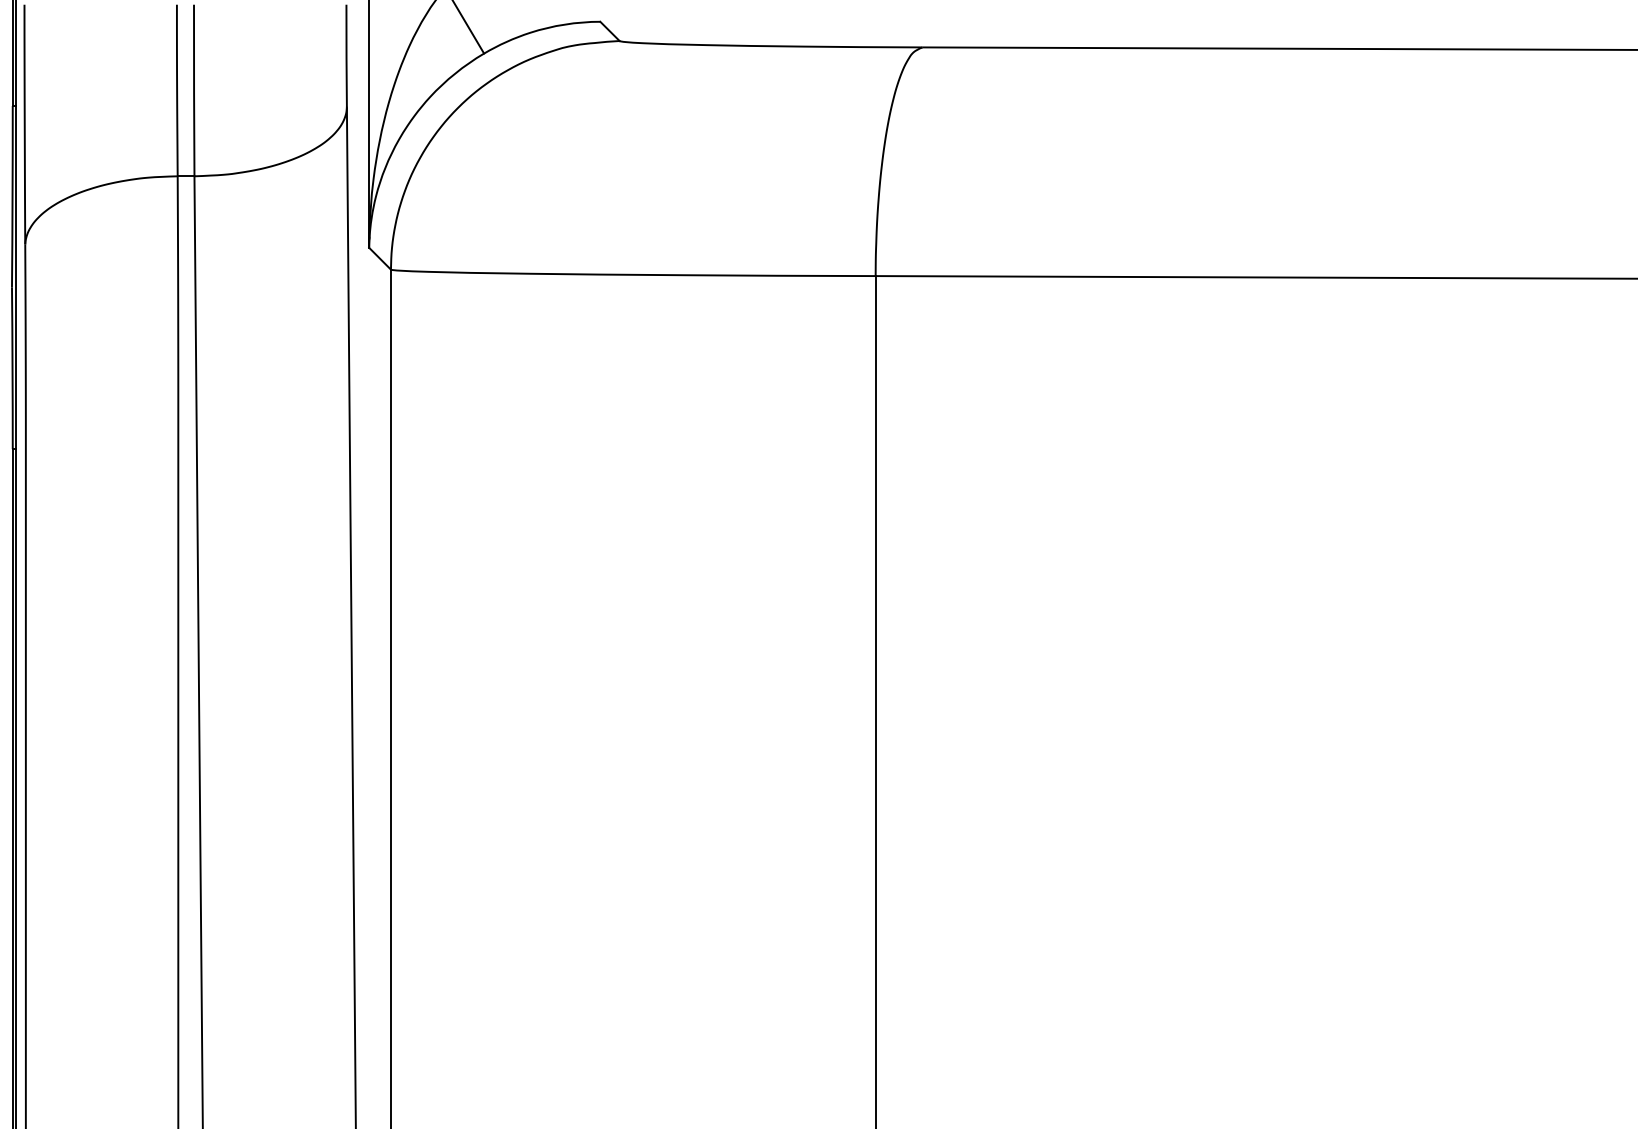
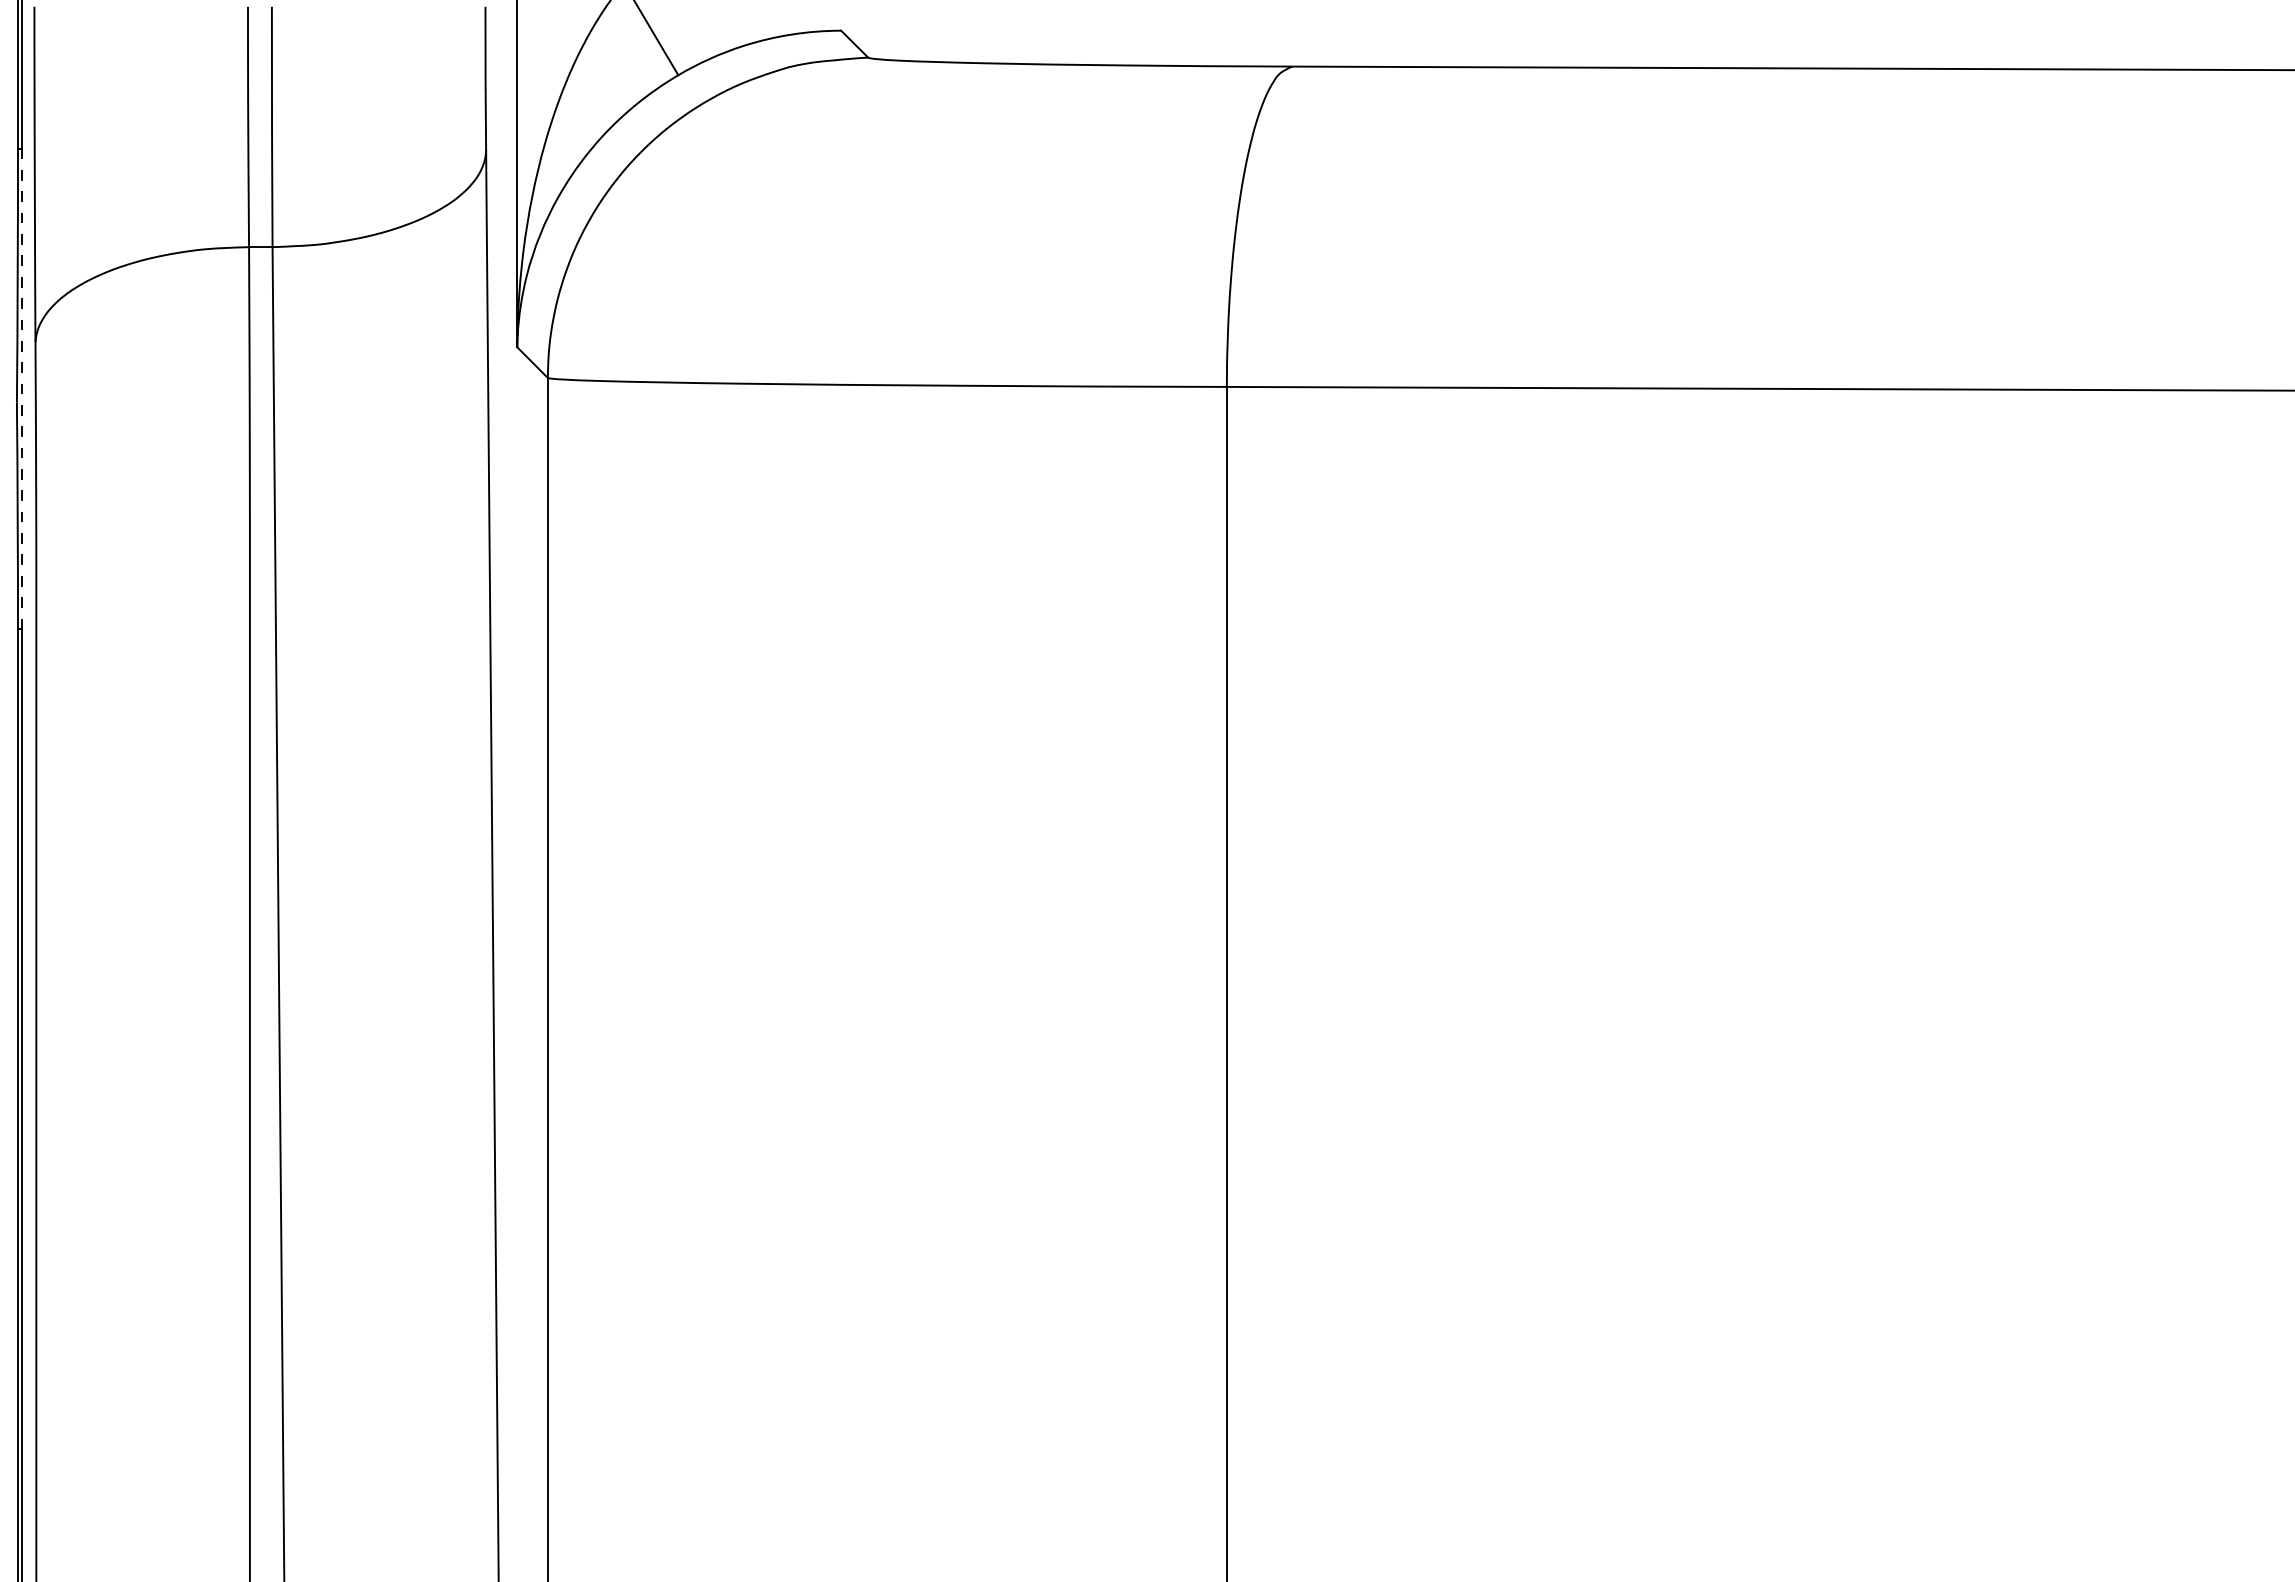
line: (15, 277) -> (22, 389), solid -> dashed

